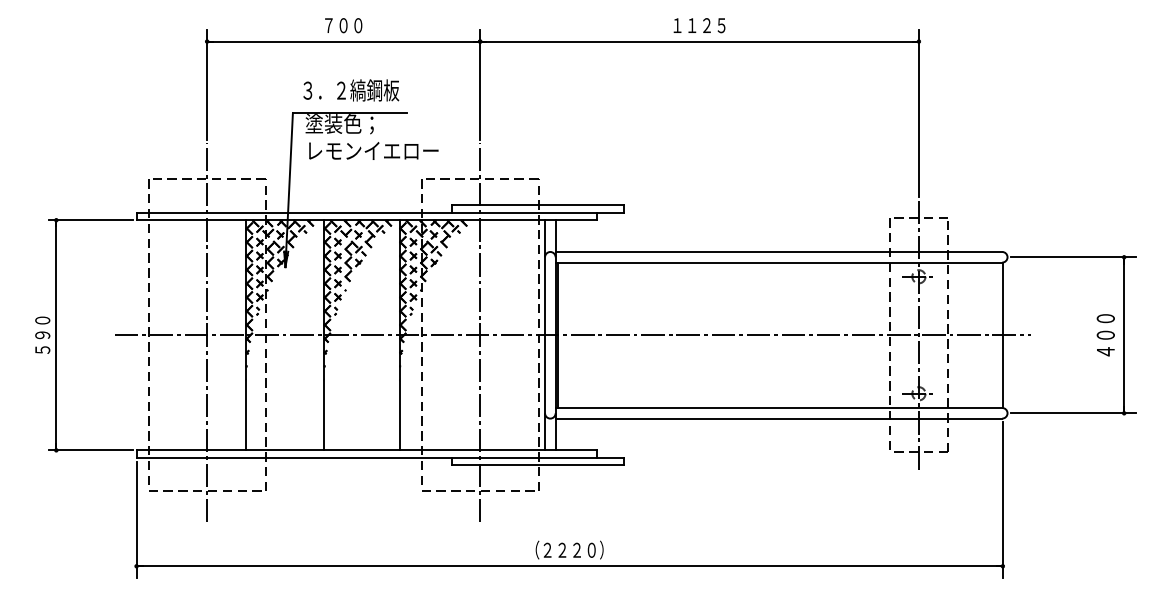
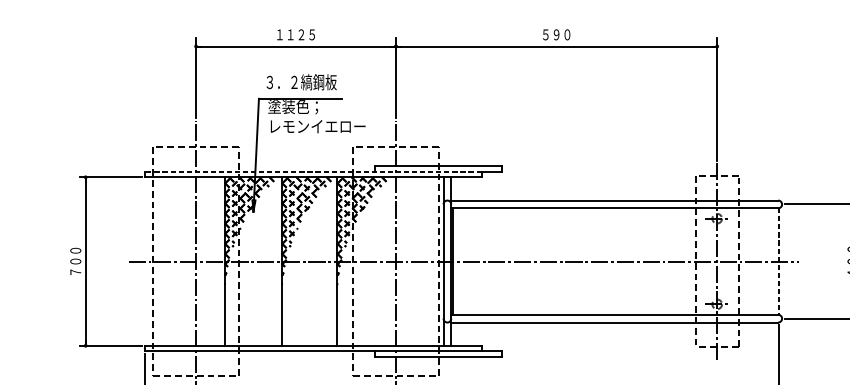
text: (343, 25) -> (295, 34), ７００ -> １１２５
text: (699, 25) -> (556, 34), １１２５ -> ５９０
line: (366, 212) -> (312, 171), solid -> dashed
line: (1002, 335) -> (778, 261), solid -> dashed
text: (42, 342) -> (75, 266), ５９０ -> ７００

